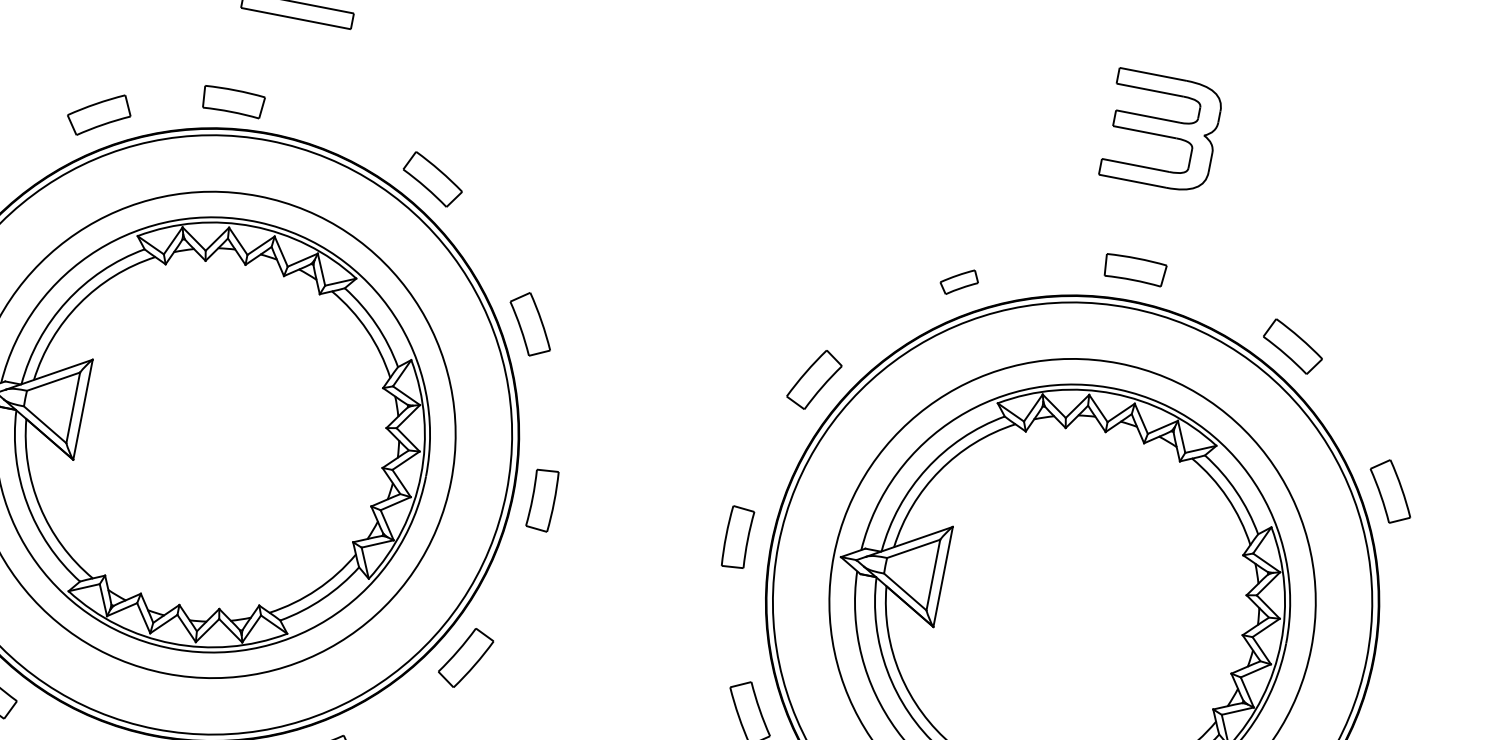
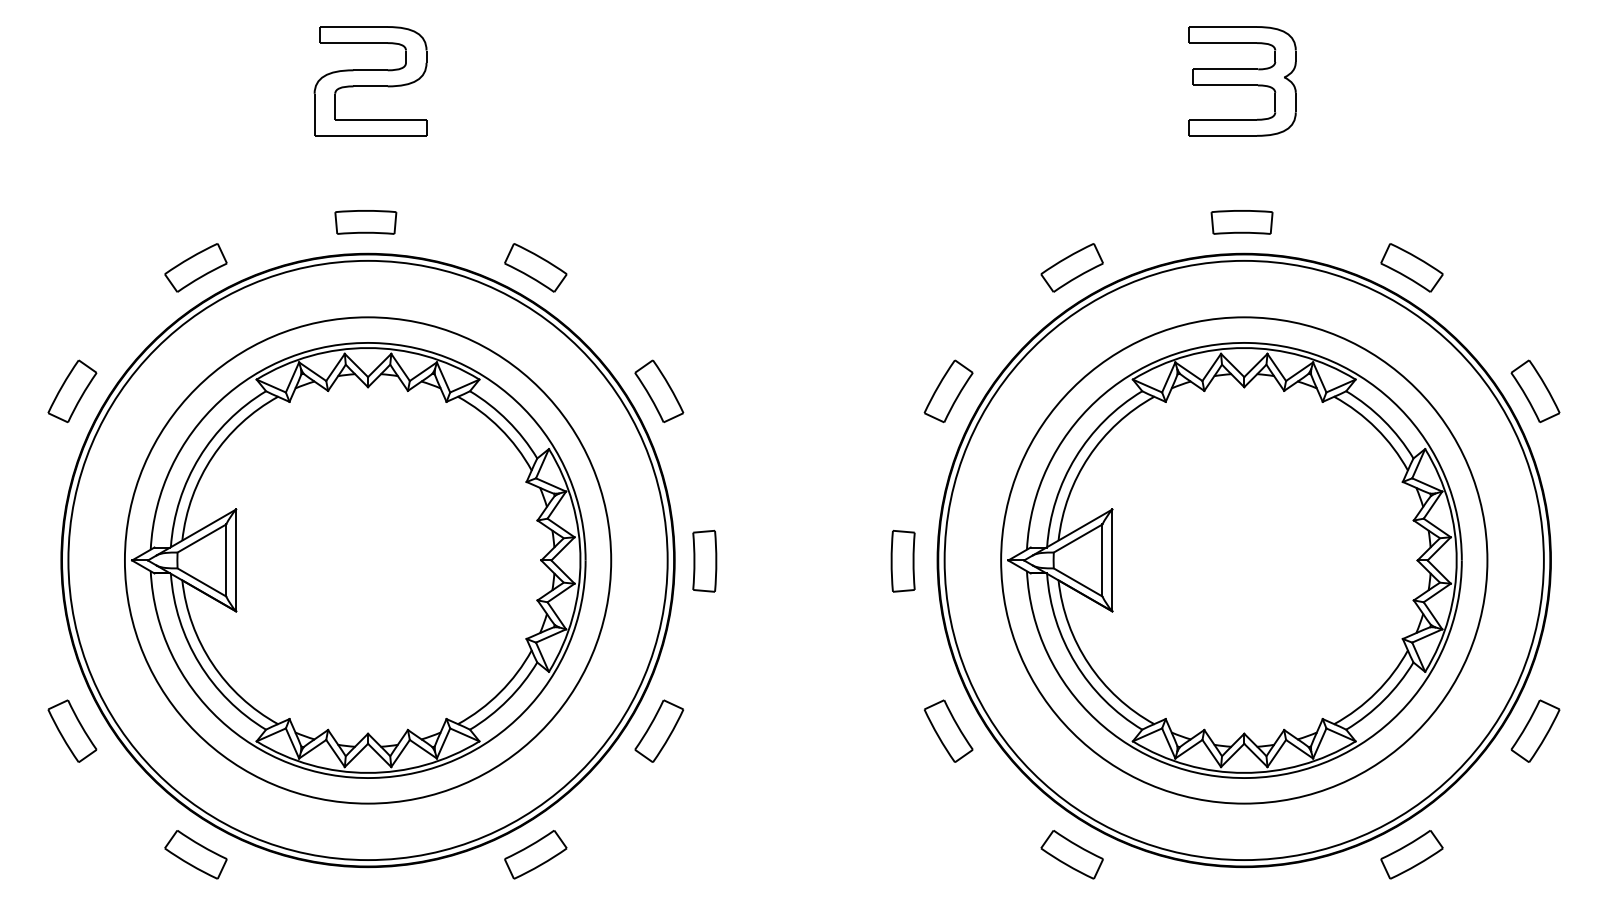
part: (232, 101) -> (365, 222), moved
part: (958, 281) -> (1071, 267), size x1.67

